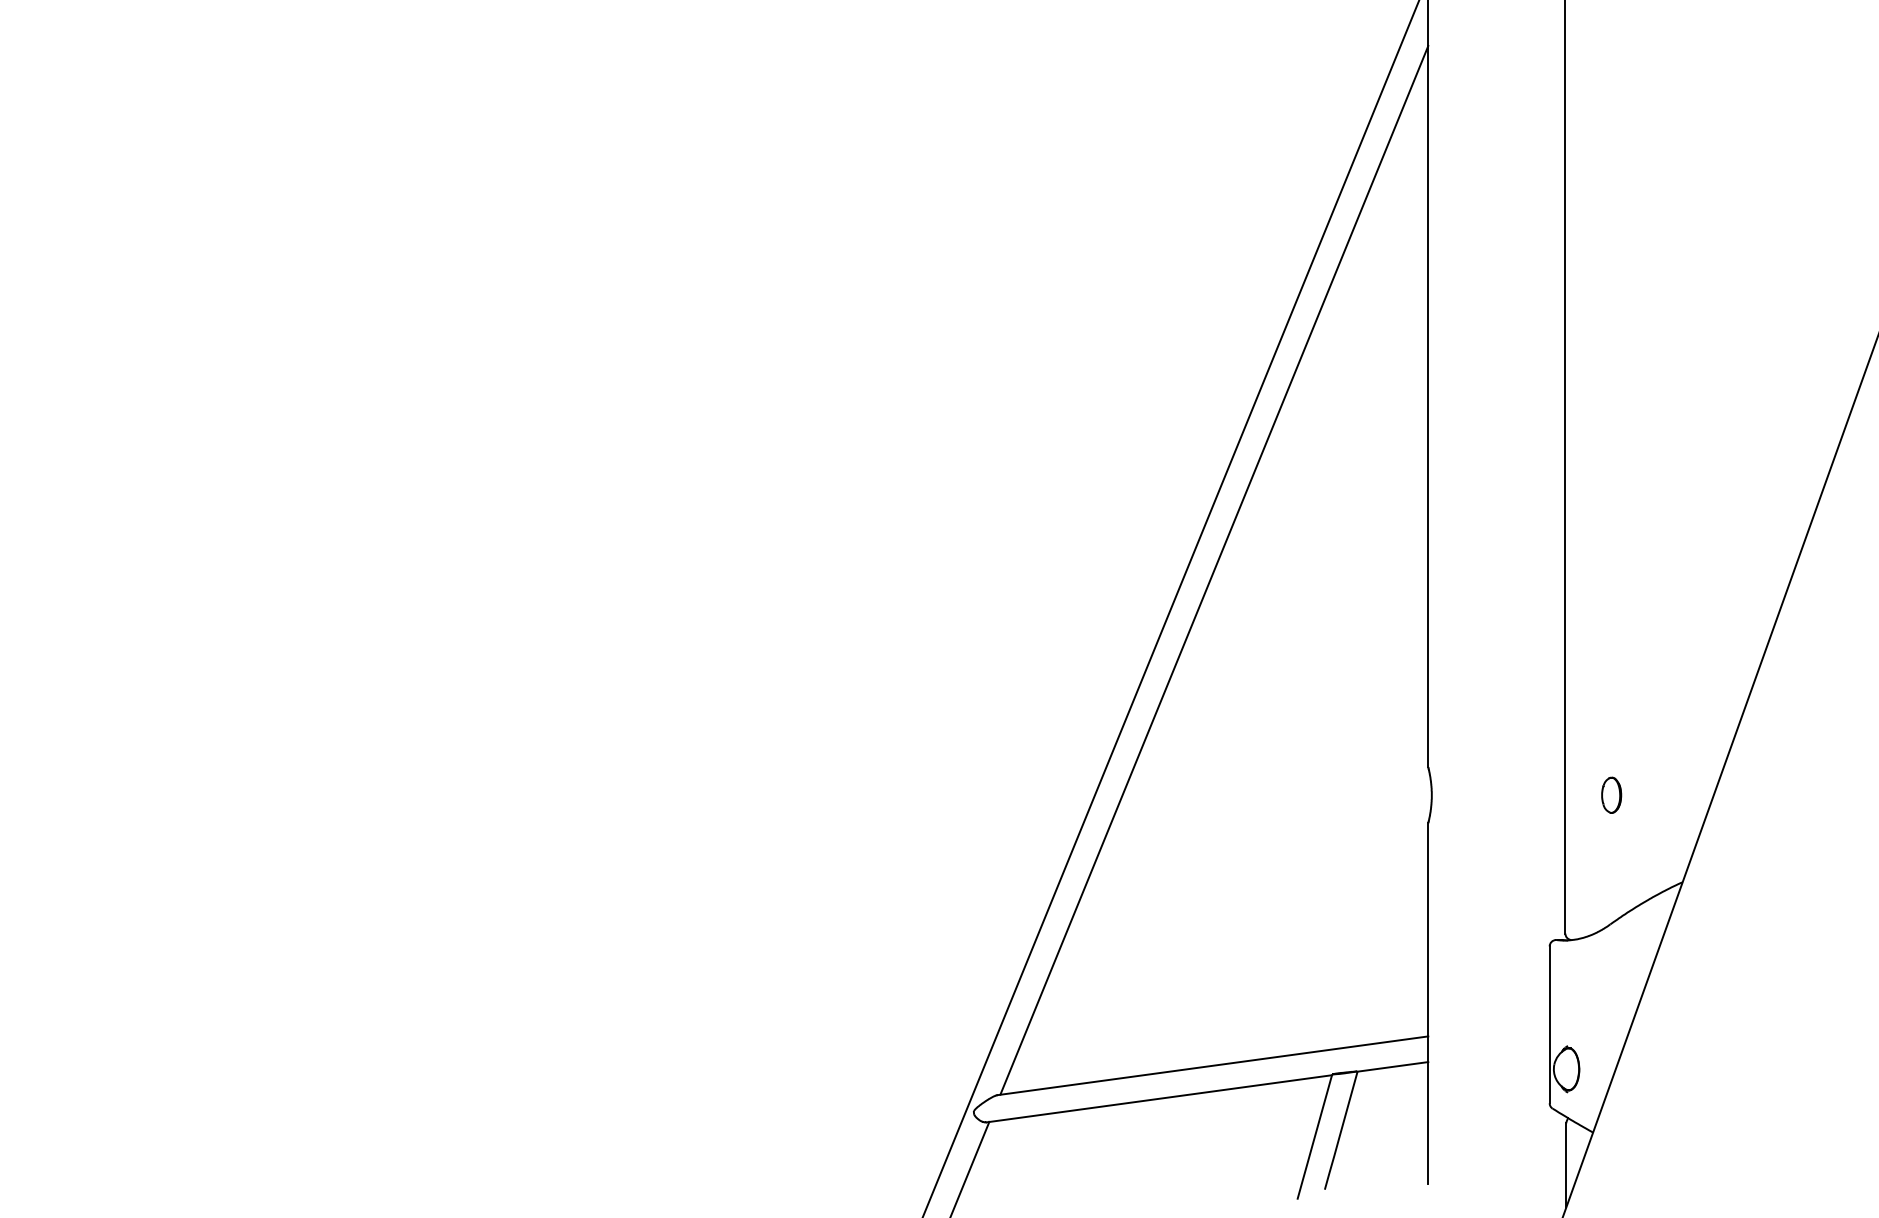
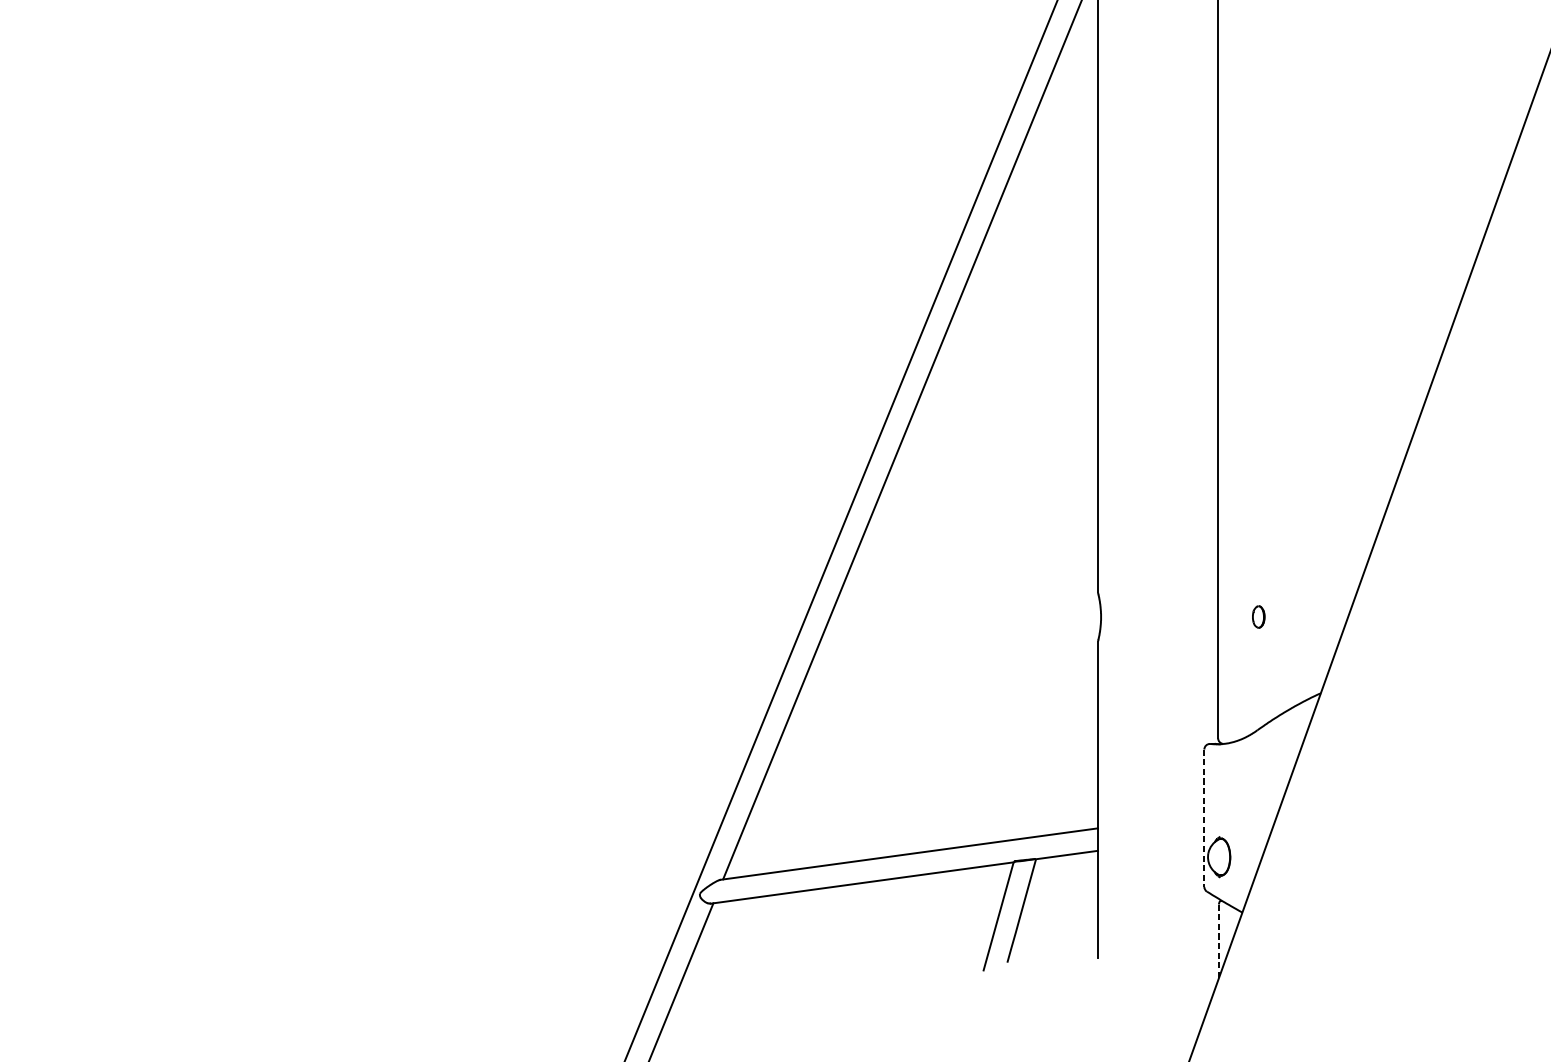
part: (1611, 794) -> (1258, 616), size x0.7
line: (1549, 1025) -> (1204, 818), solid -> dashed
line: (1566, 1165) -> (1219, 941), solid -> dashed

